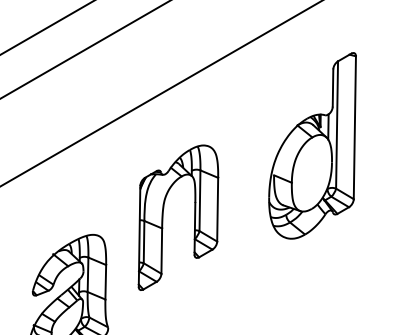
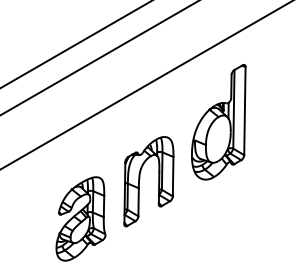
part: (312, 146) -> (218, 122), moved
part: (164, 214) -> (140, 179), moved

